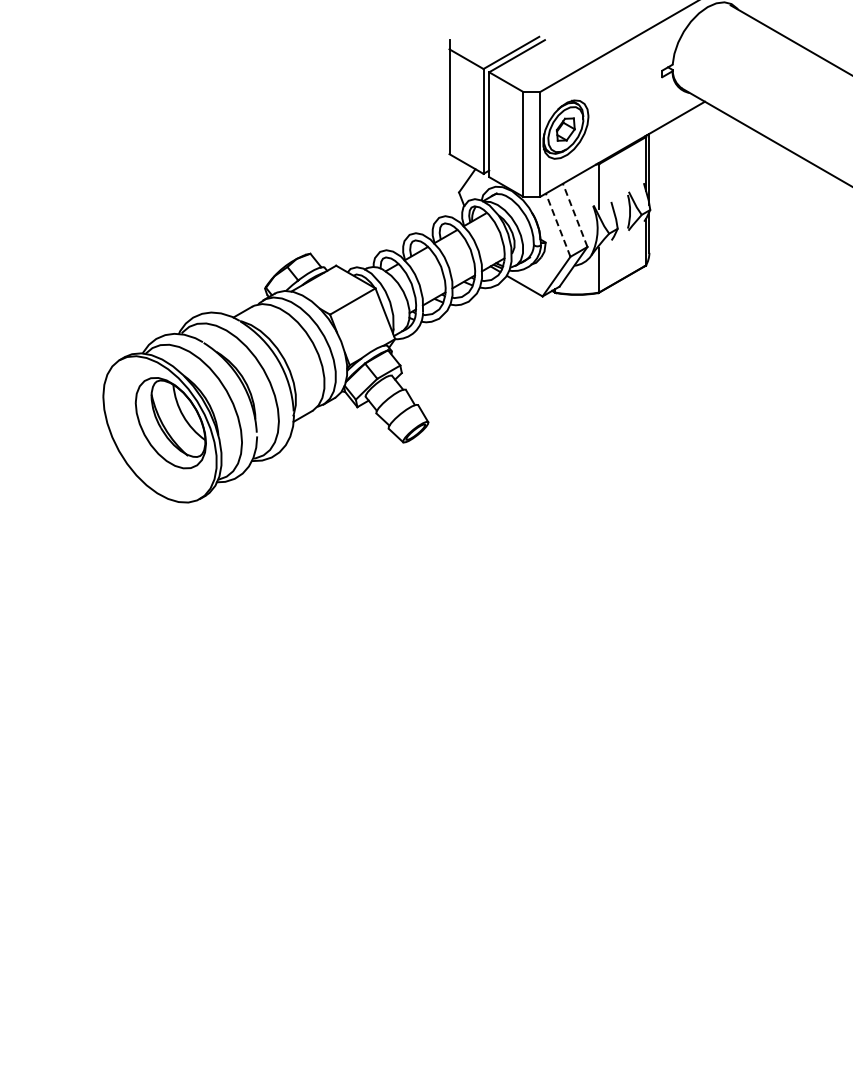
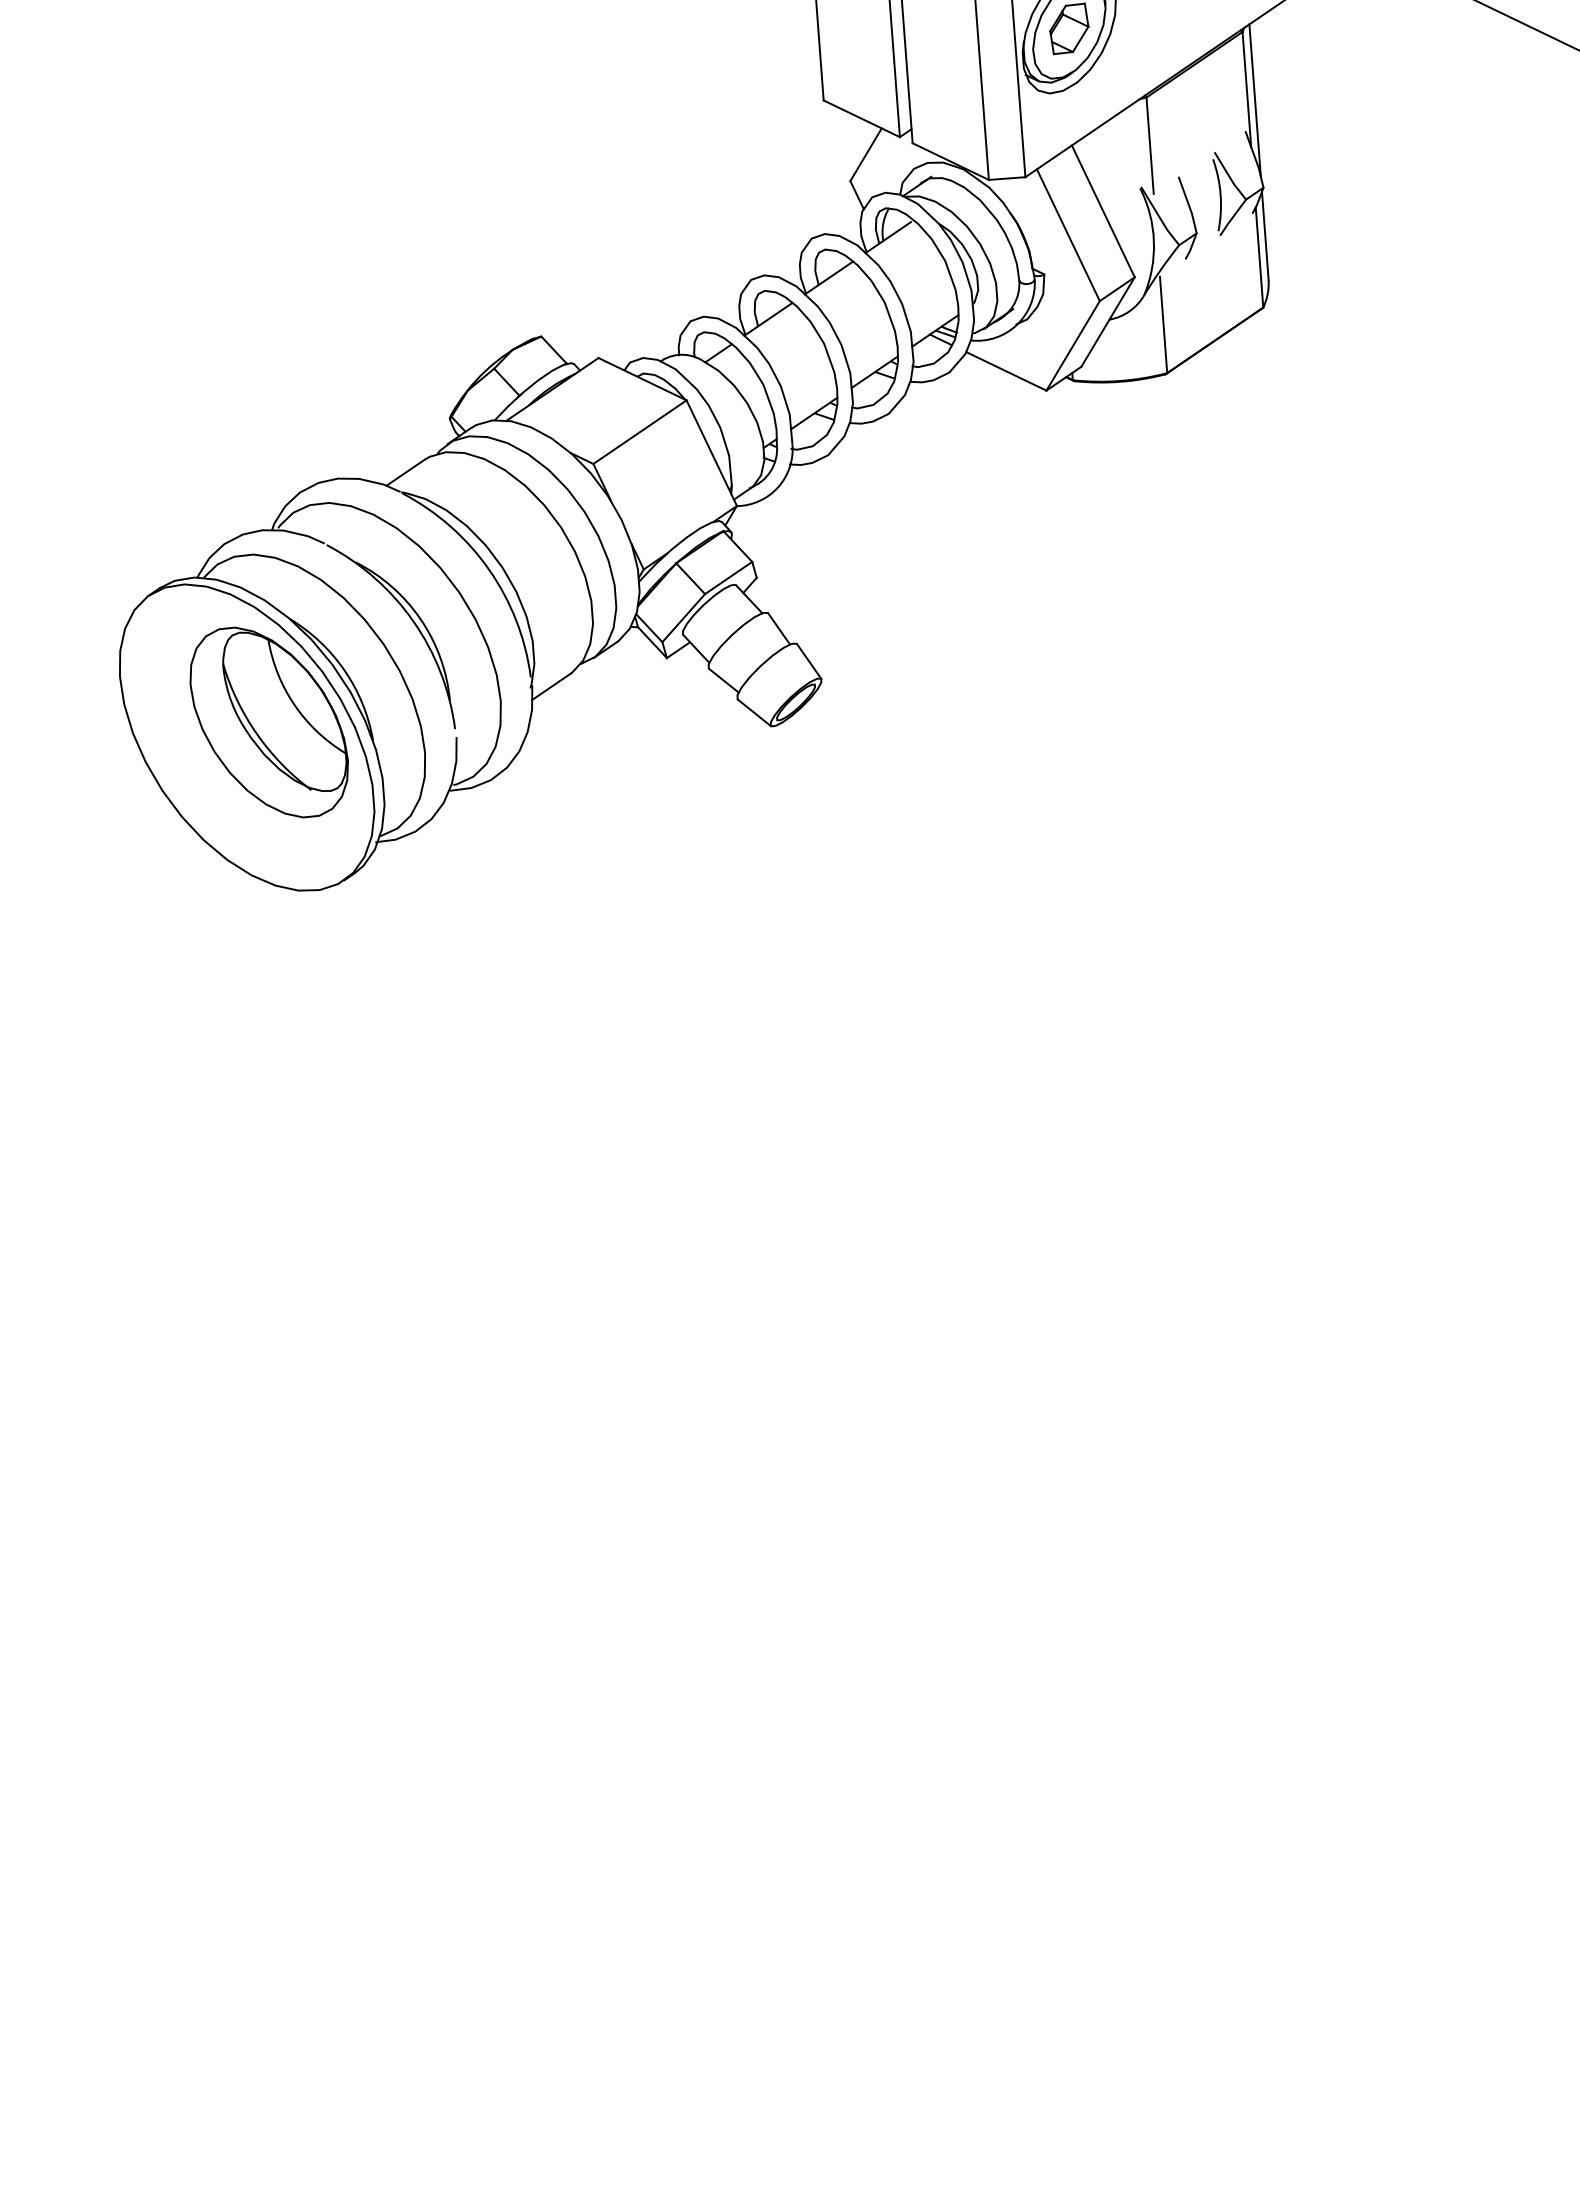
line: (575, 215) -> (1103, 211), dashed -> solid
line: (558, 225) -> (1069, 235), dashed -> solid

